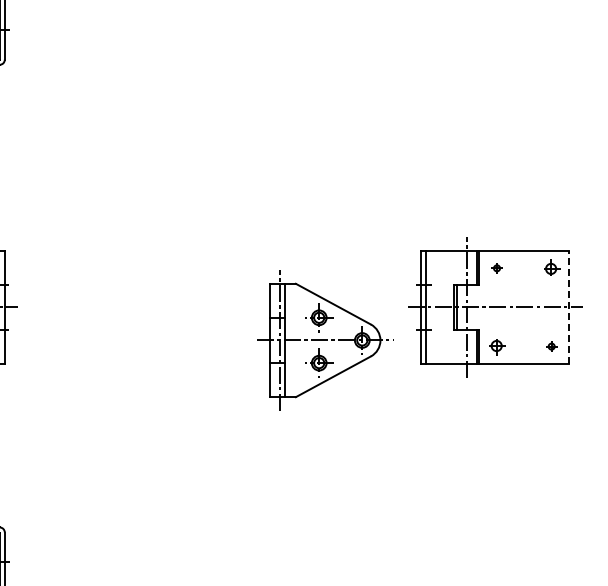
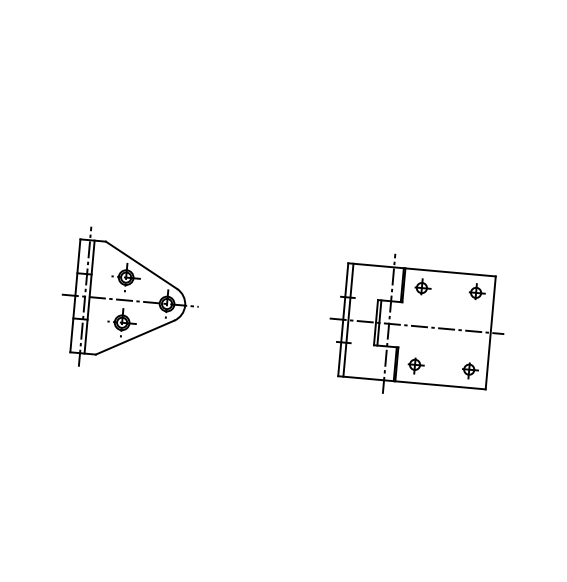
part: (497, 267) -> (422, 286), size x1.67
line: (569, 307) -> (490, 332), dashed -> solid
part: (325, 340) -> (130, 300), moved
part: (552, 347) -> (470, 371), size x1.67

